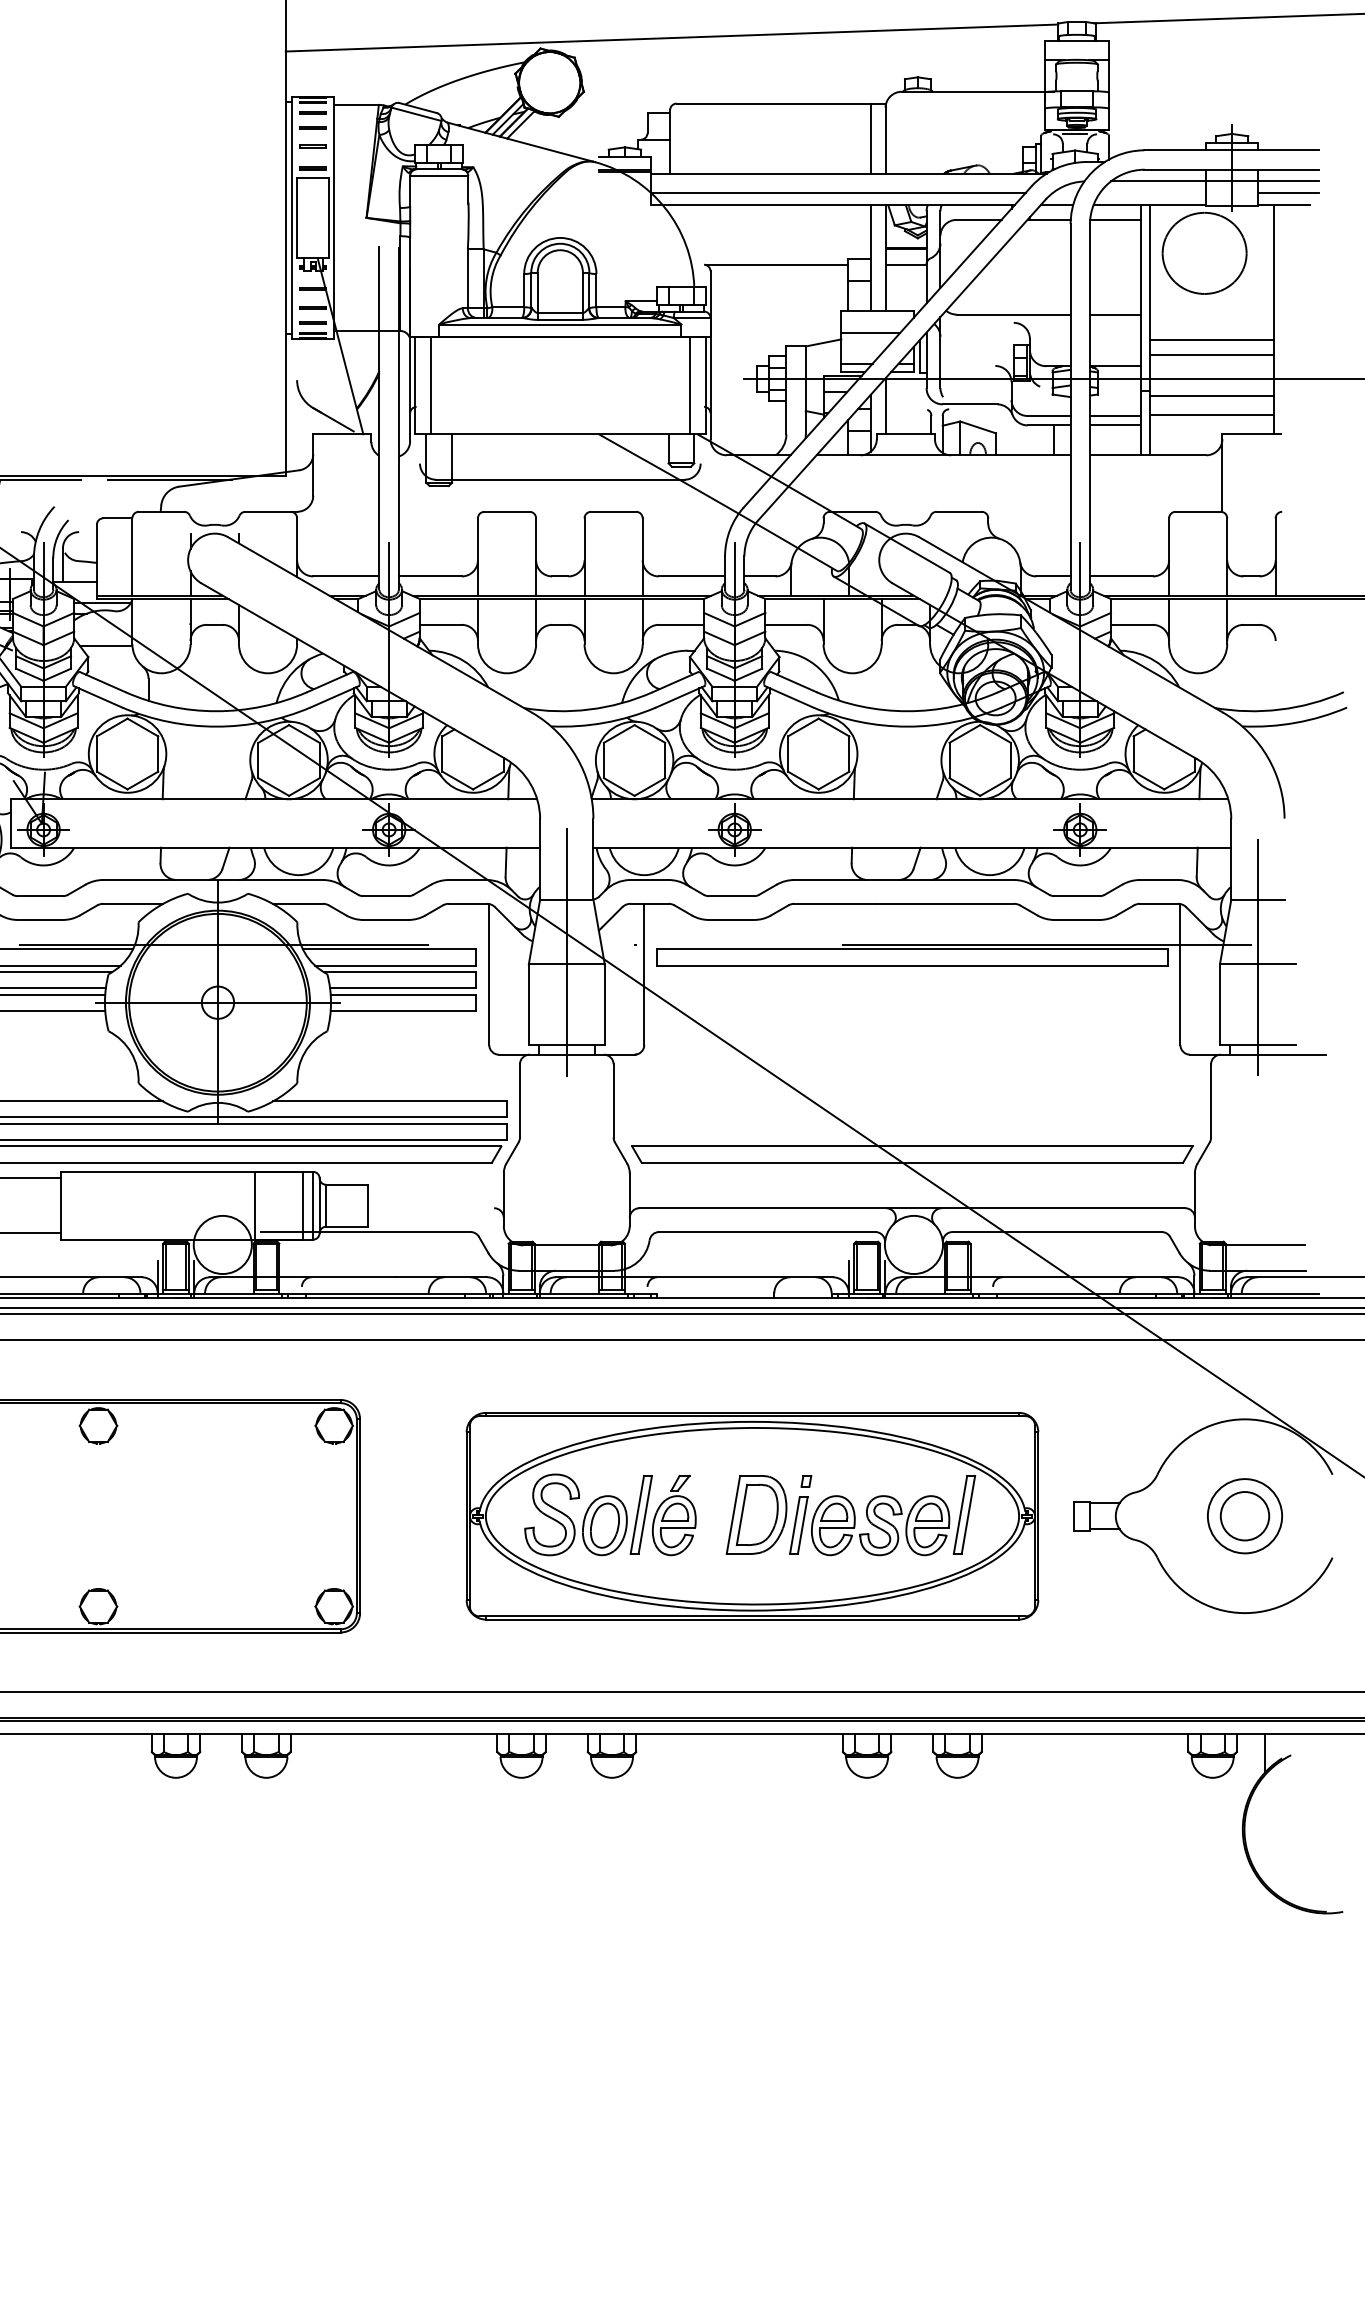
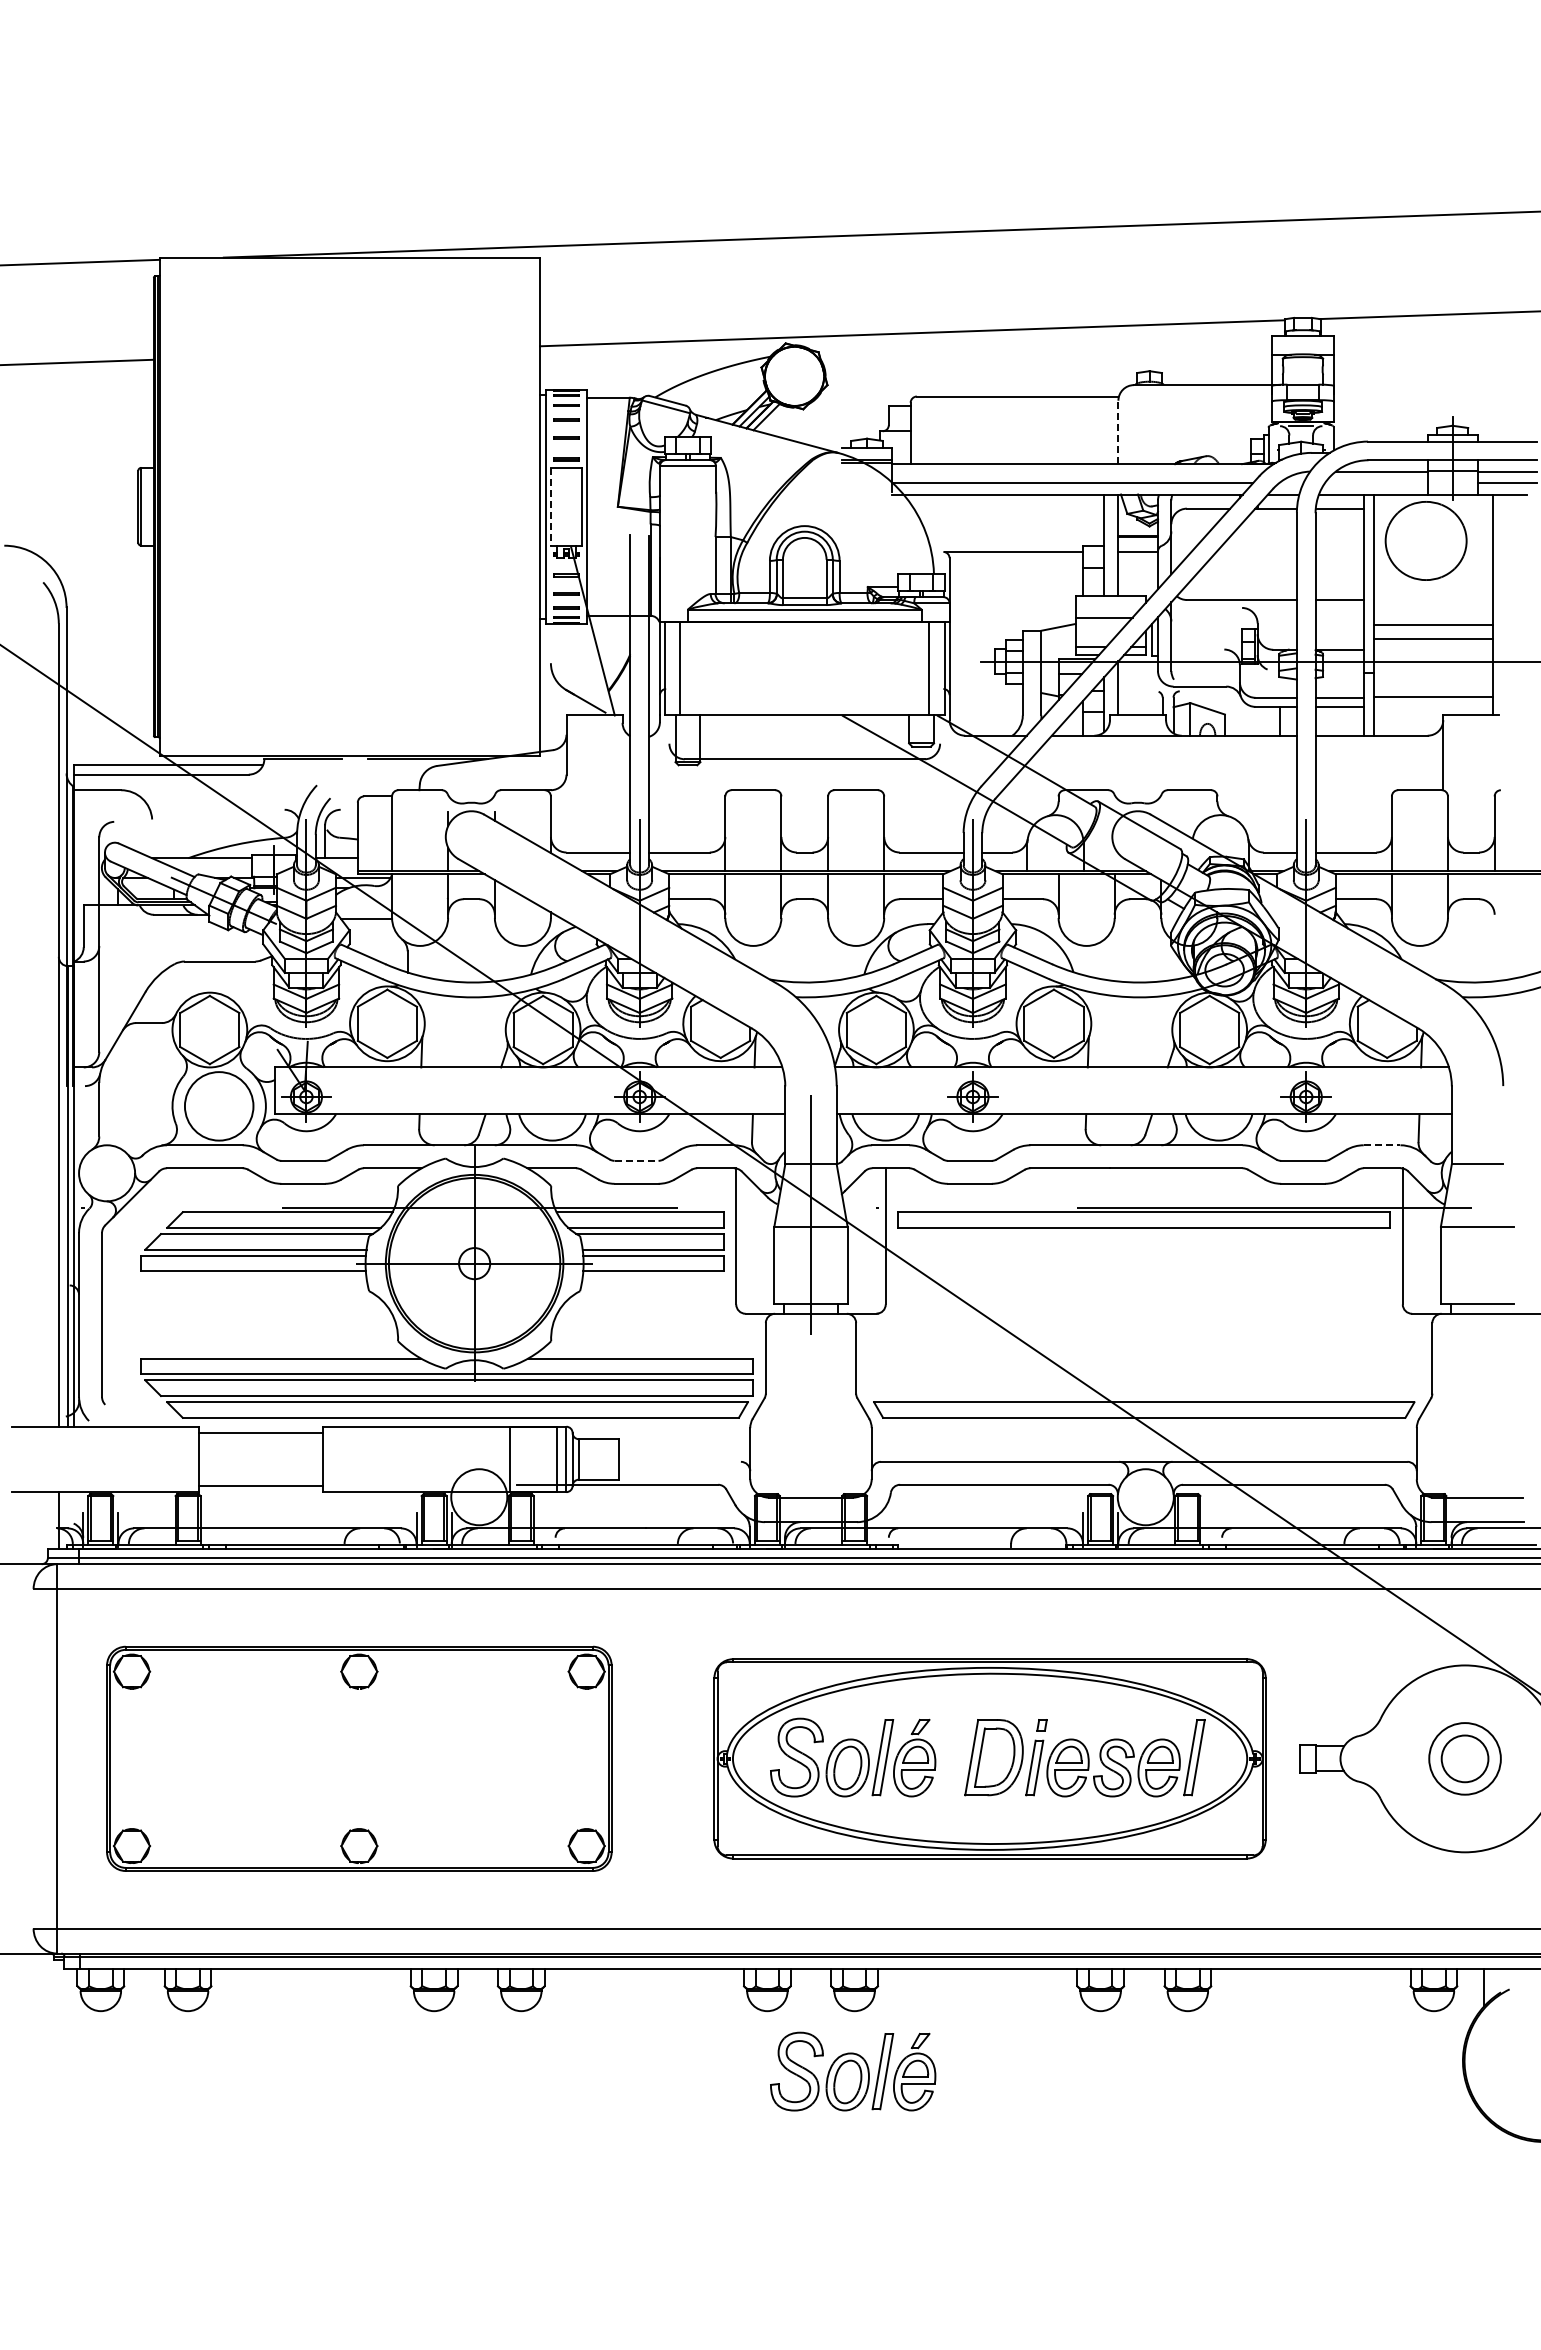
line: (871, 138) -> (1104, 430), removed
line: (885, 138) -> (1118, 430), solid -> dashed
line: (296, 217) -> (550, 506), solid -> dashed
line: (1212, 395) -> (1433, 678), removed
line: (1159, 880) -> (1382, 1145), solid -> dashed
line: (385, 895) -> (636, 1160), solid -> dashed
line: (1257, 956) -> (1477, 1219), removed
part: (610, 1840) -> (853, 2071), added

